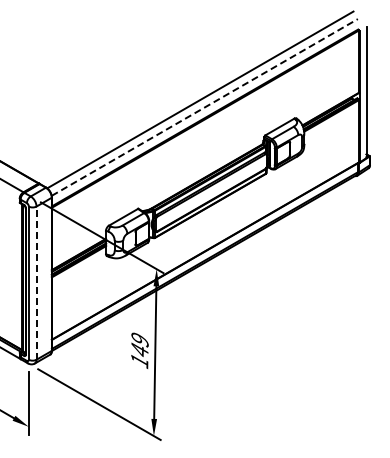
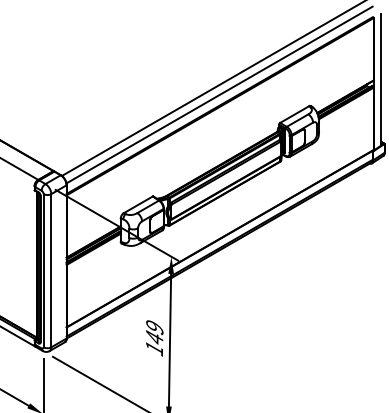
line: (204, 107) -> (219, 95), dashed -> solid
line: (36, 283) -> (51, 271), dashed -> solid

